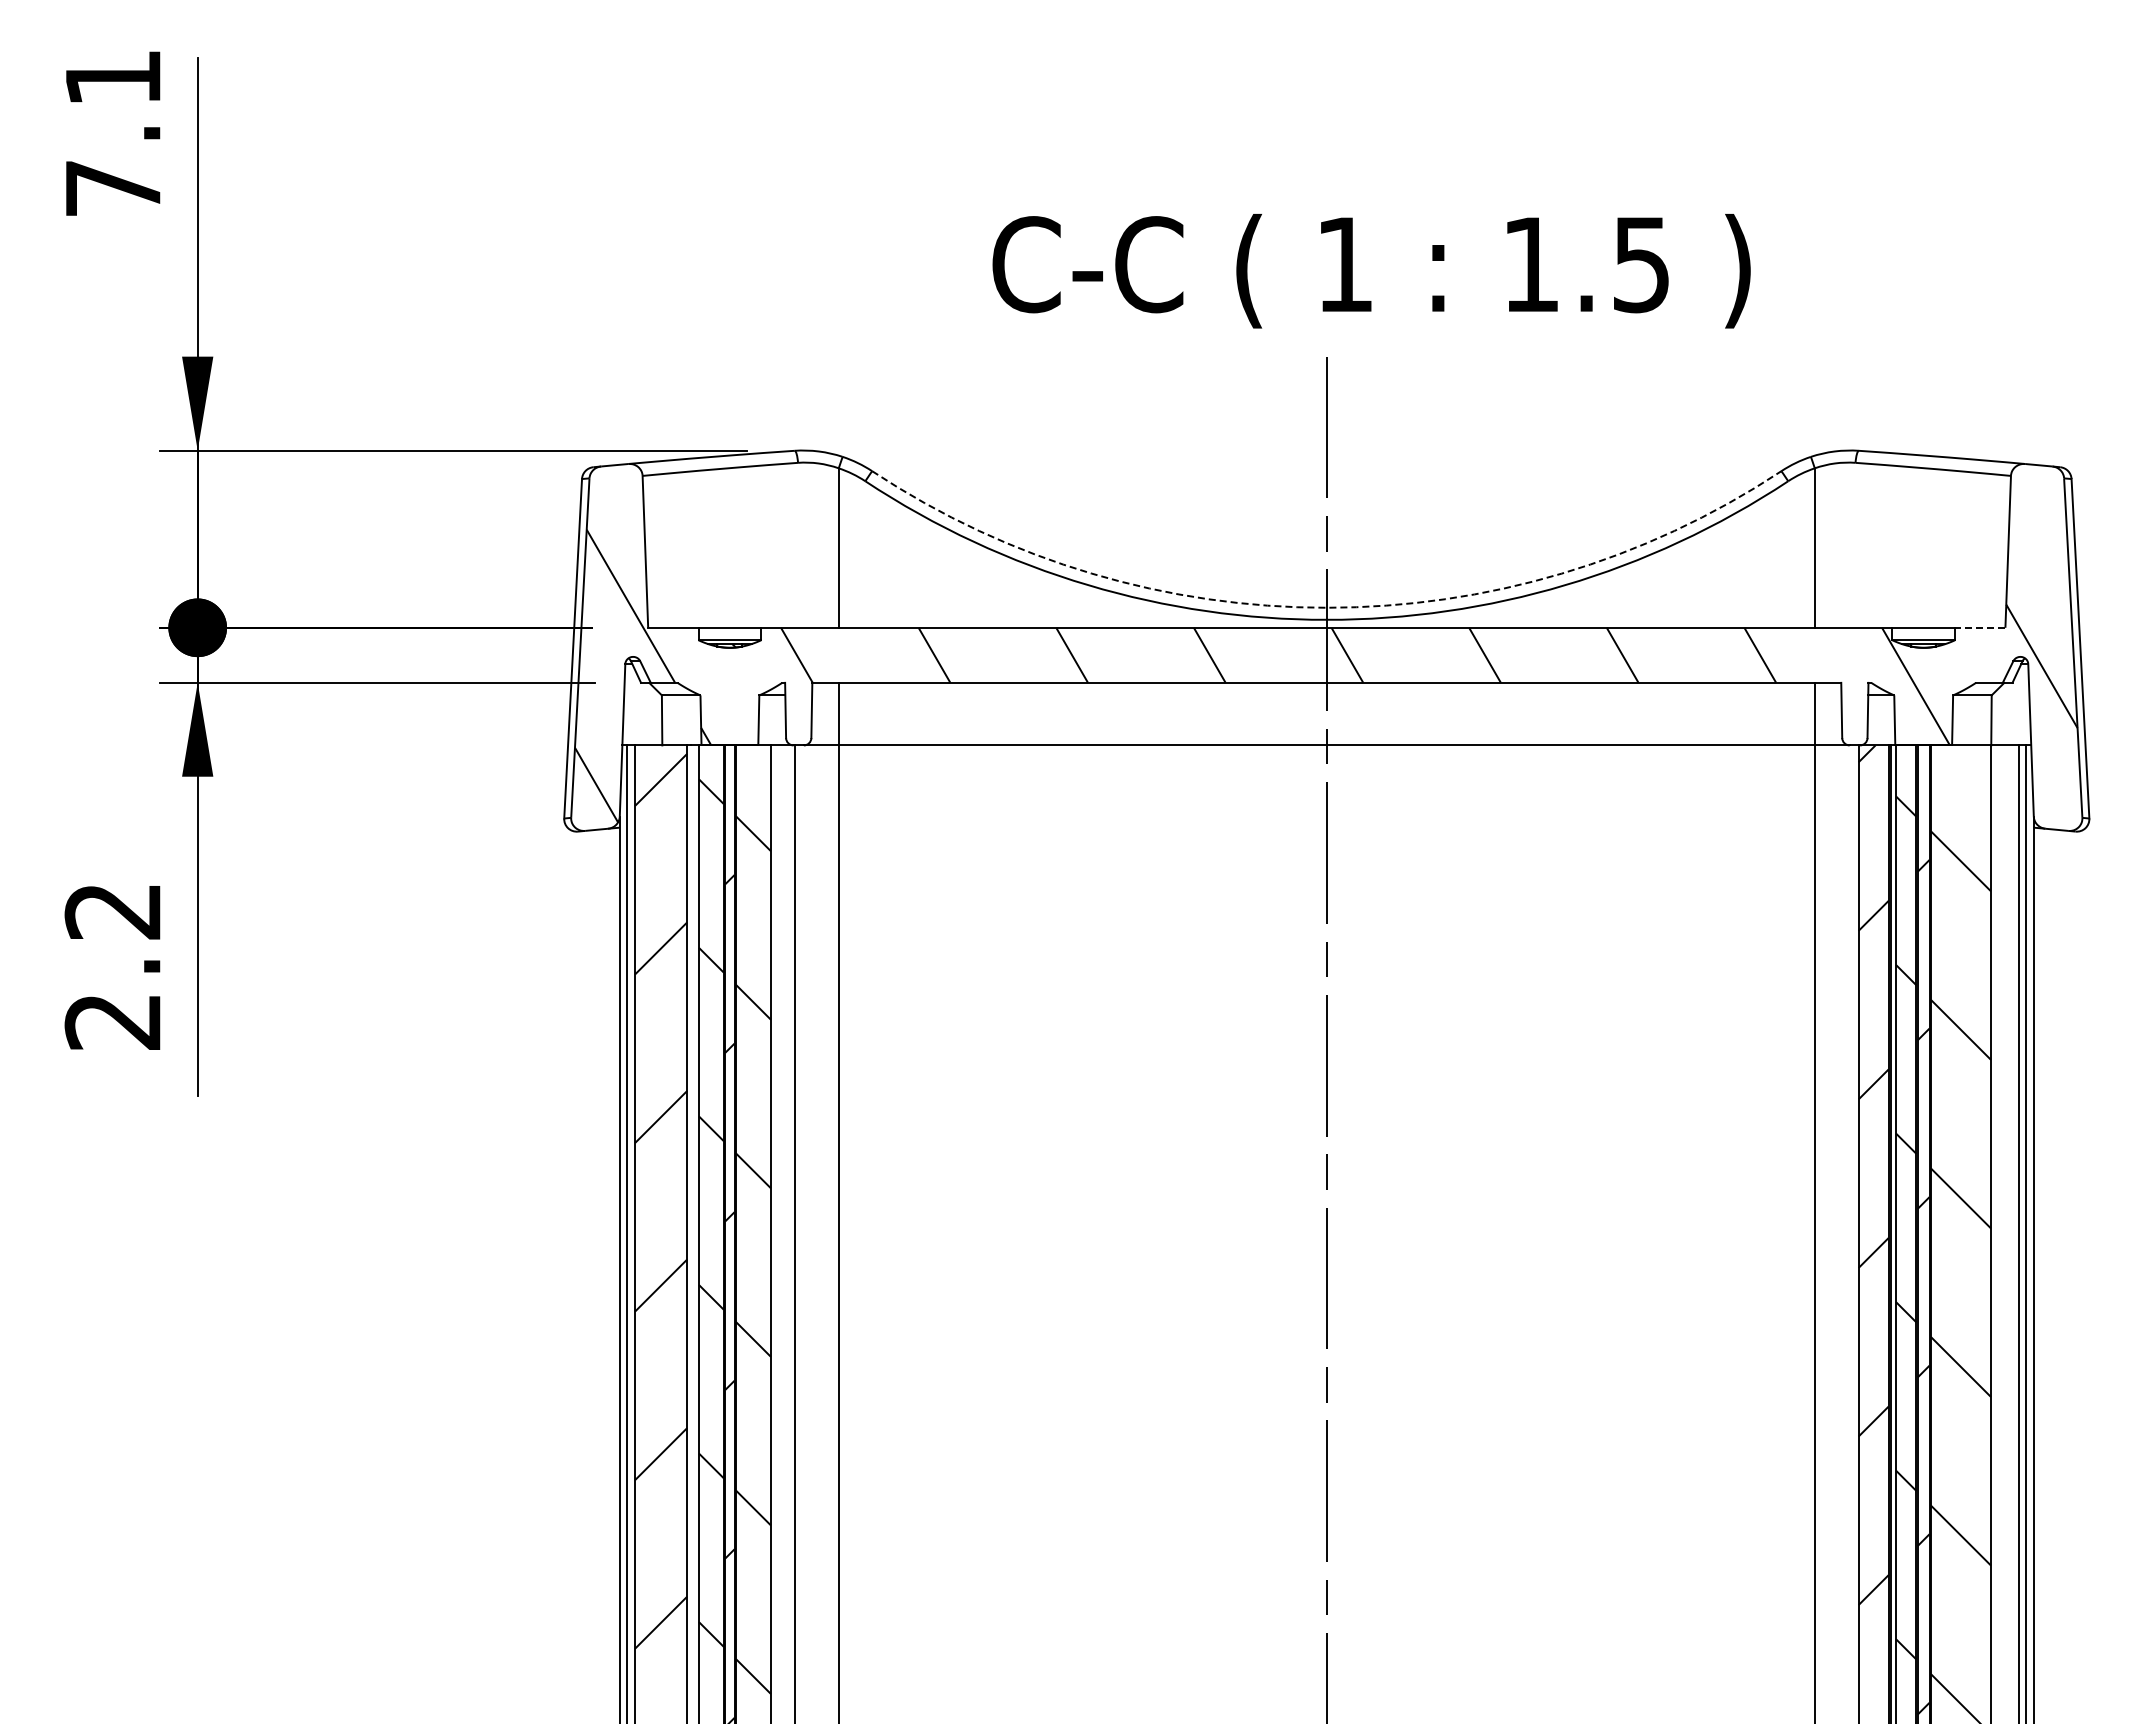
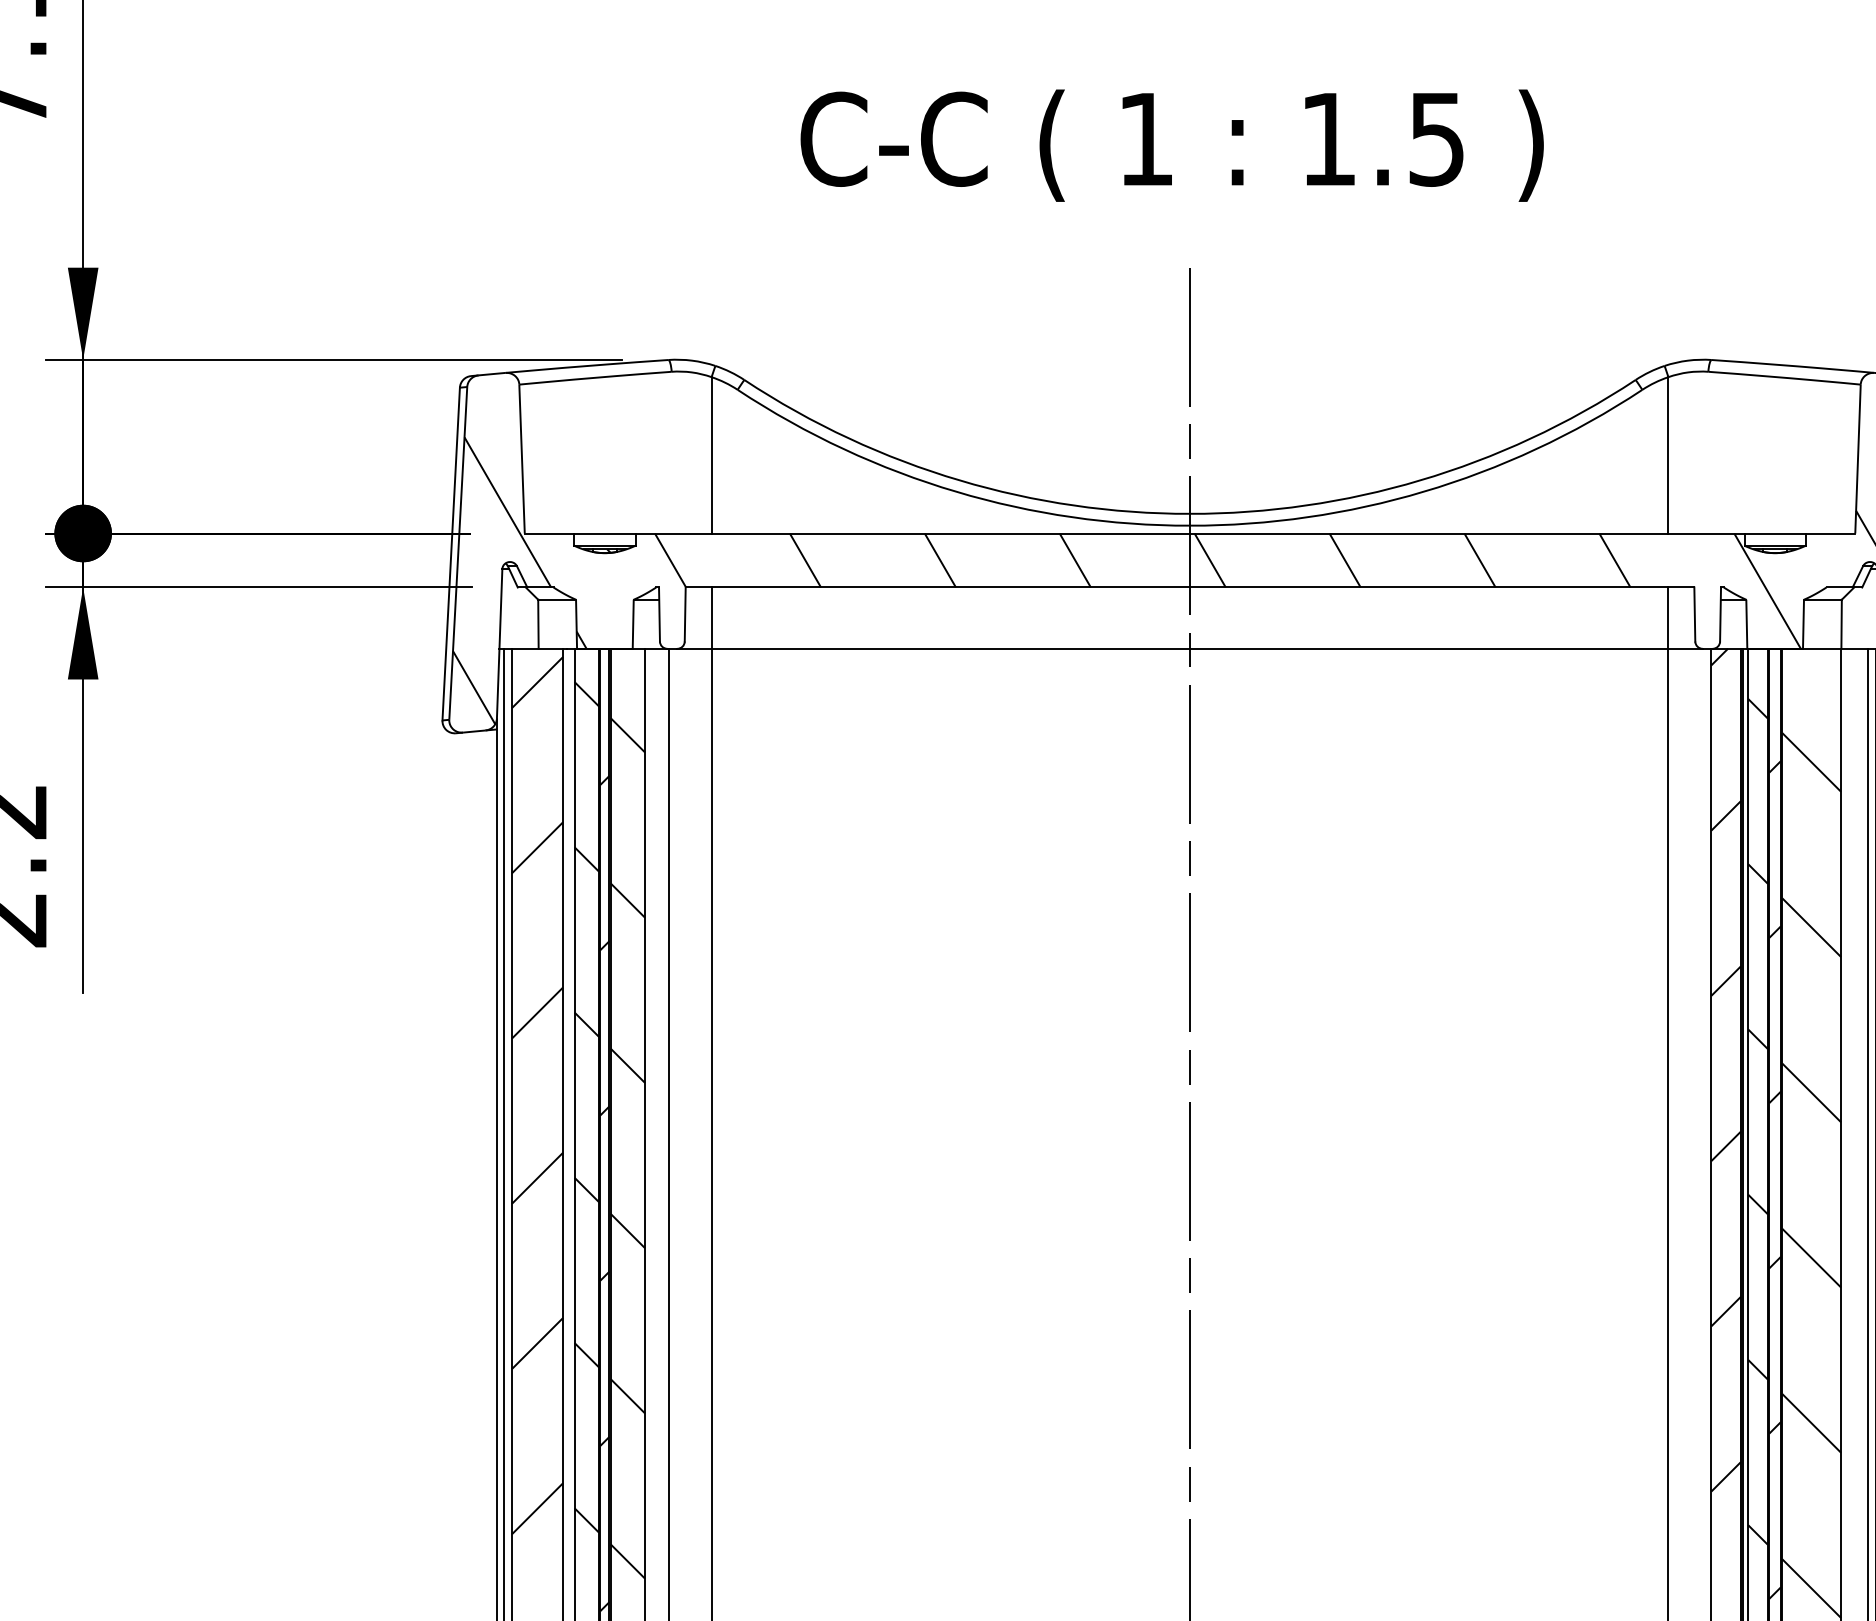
text: (1371, 271) -> (1172, 145), moved
arc: (1326, 607) -> (1189, 513), dashed -> solid
line: (1979, 627) -> (1829, 533), dashed -> solid

